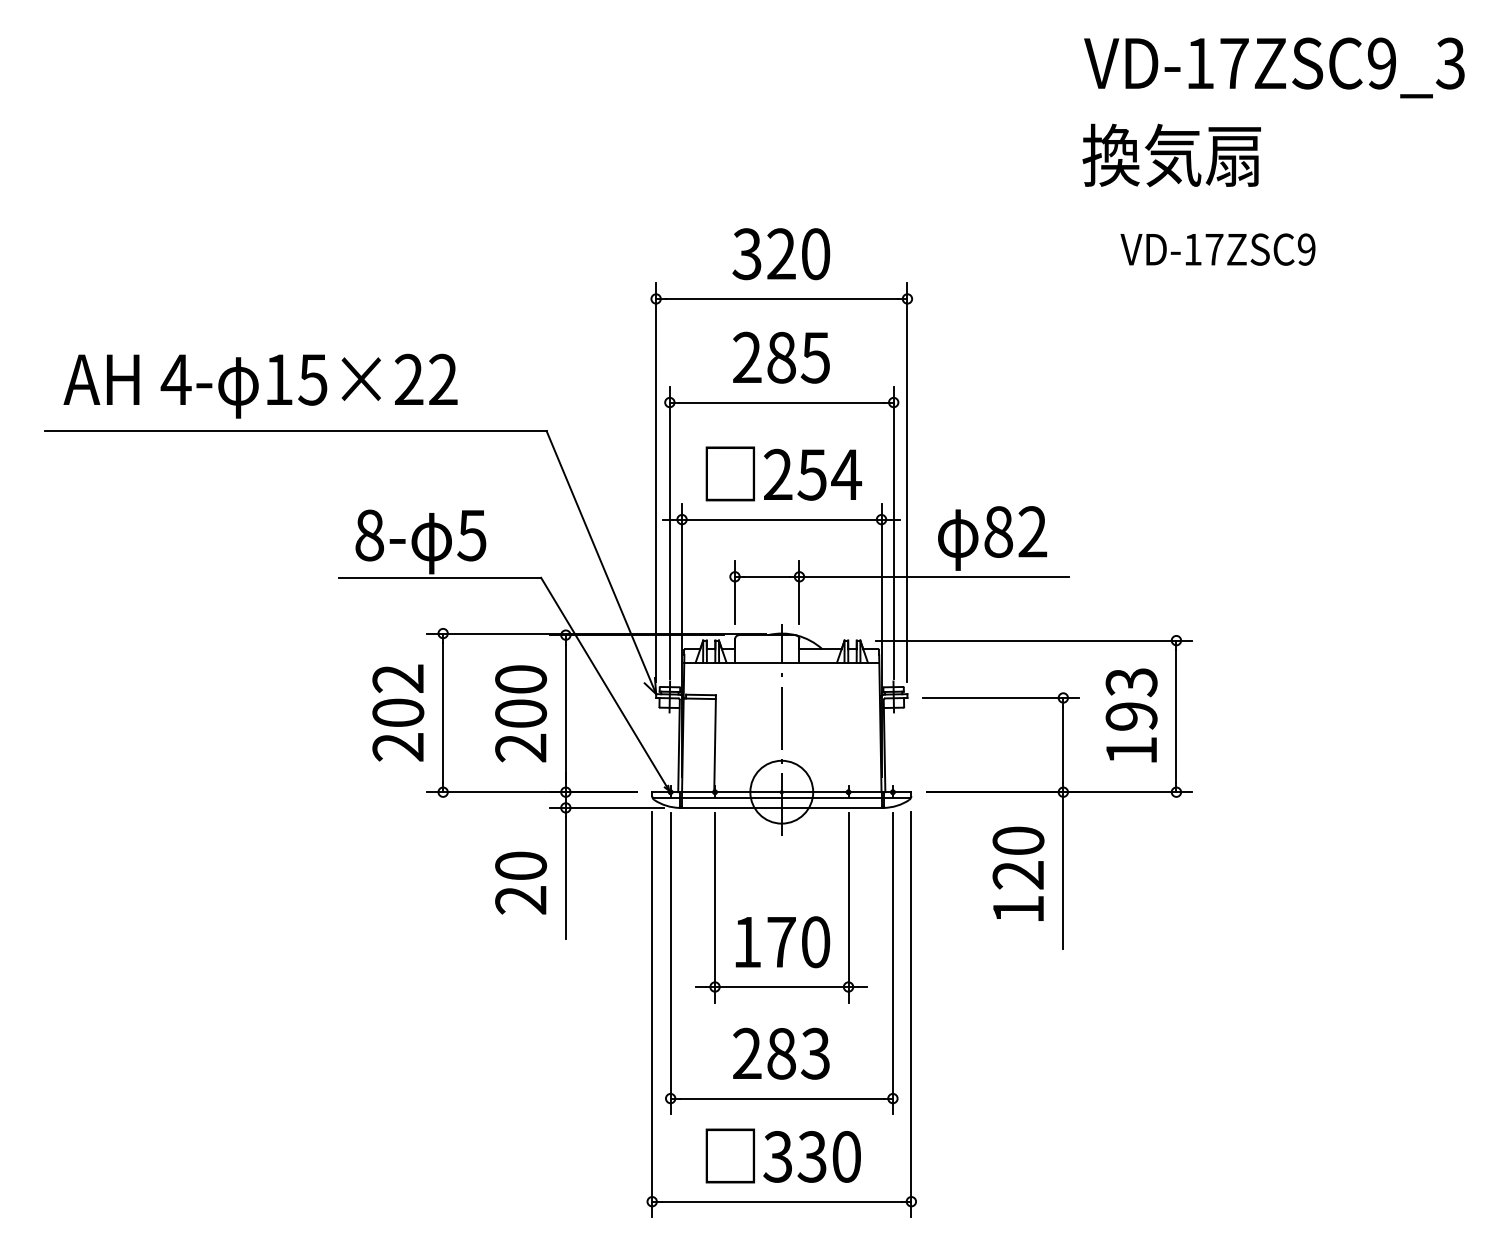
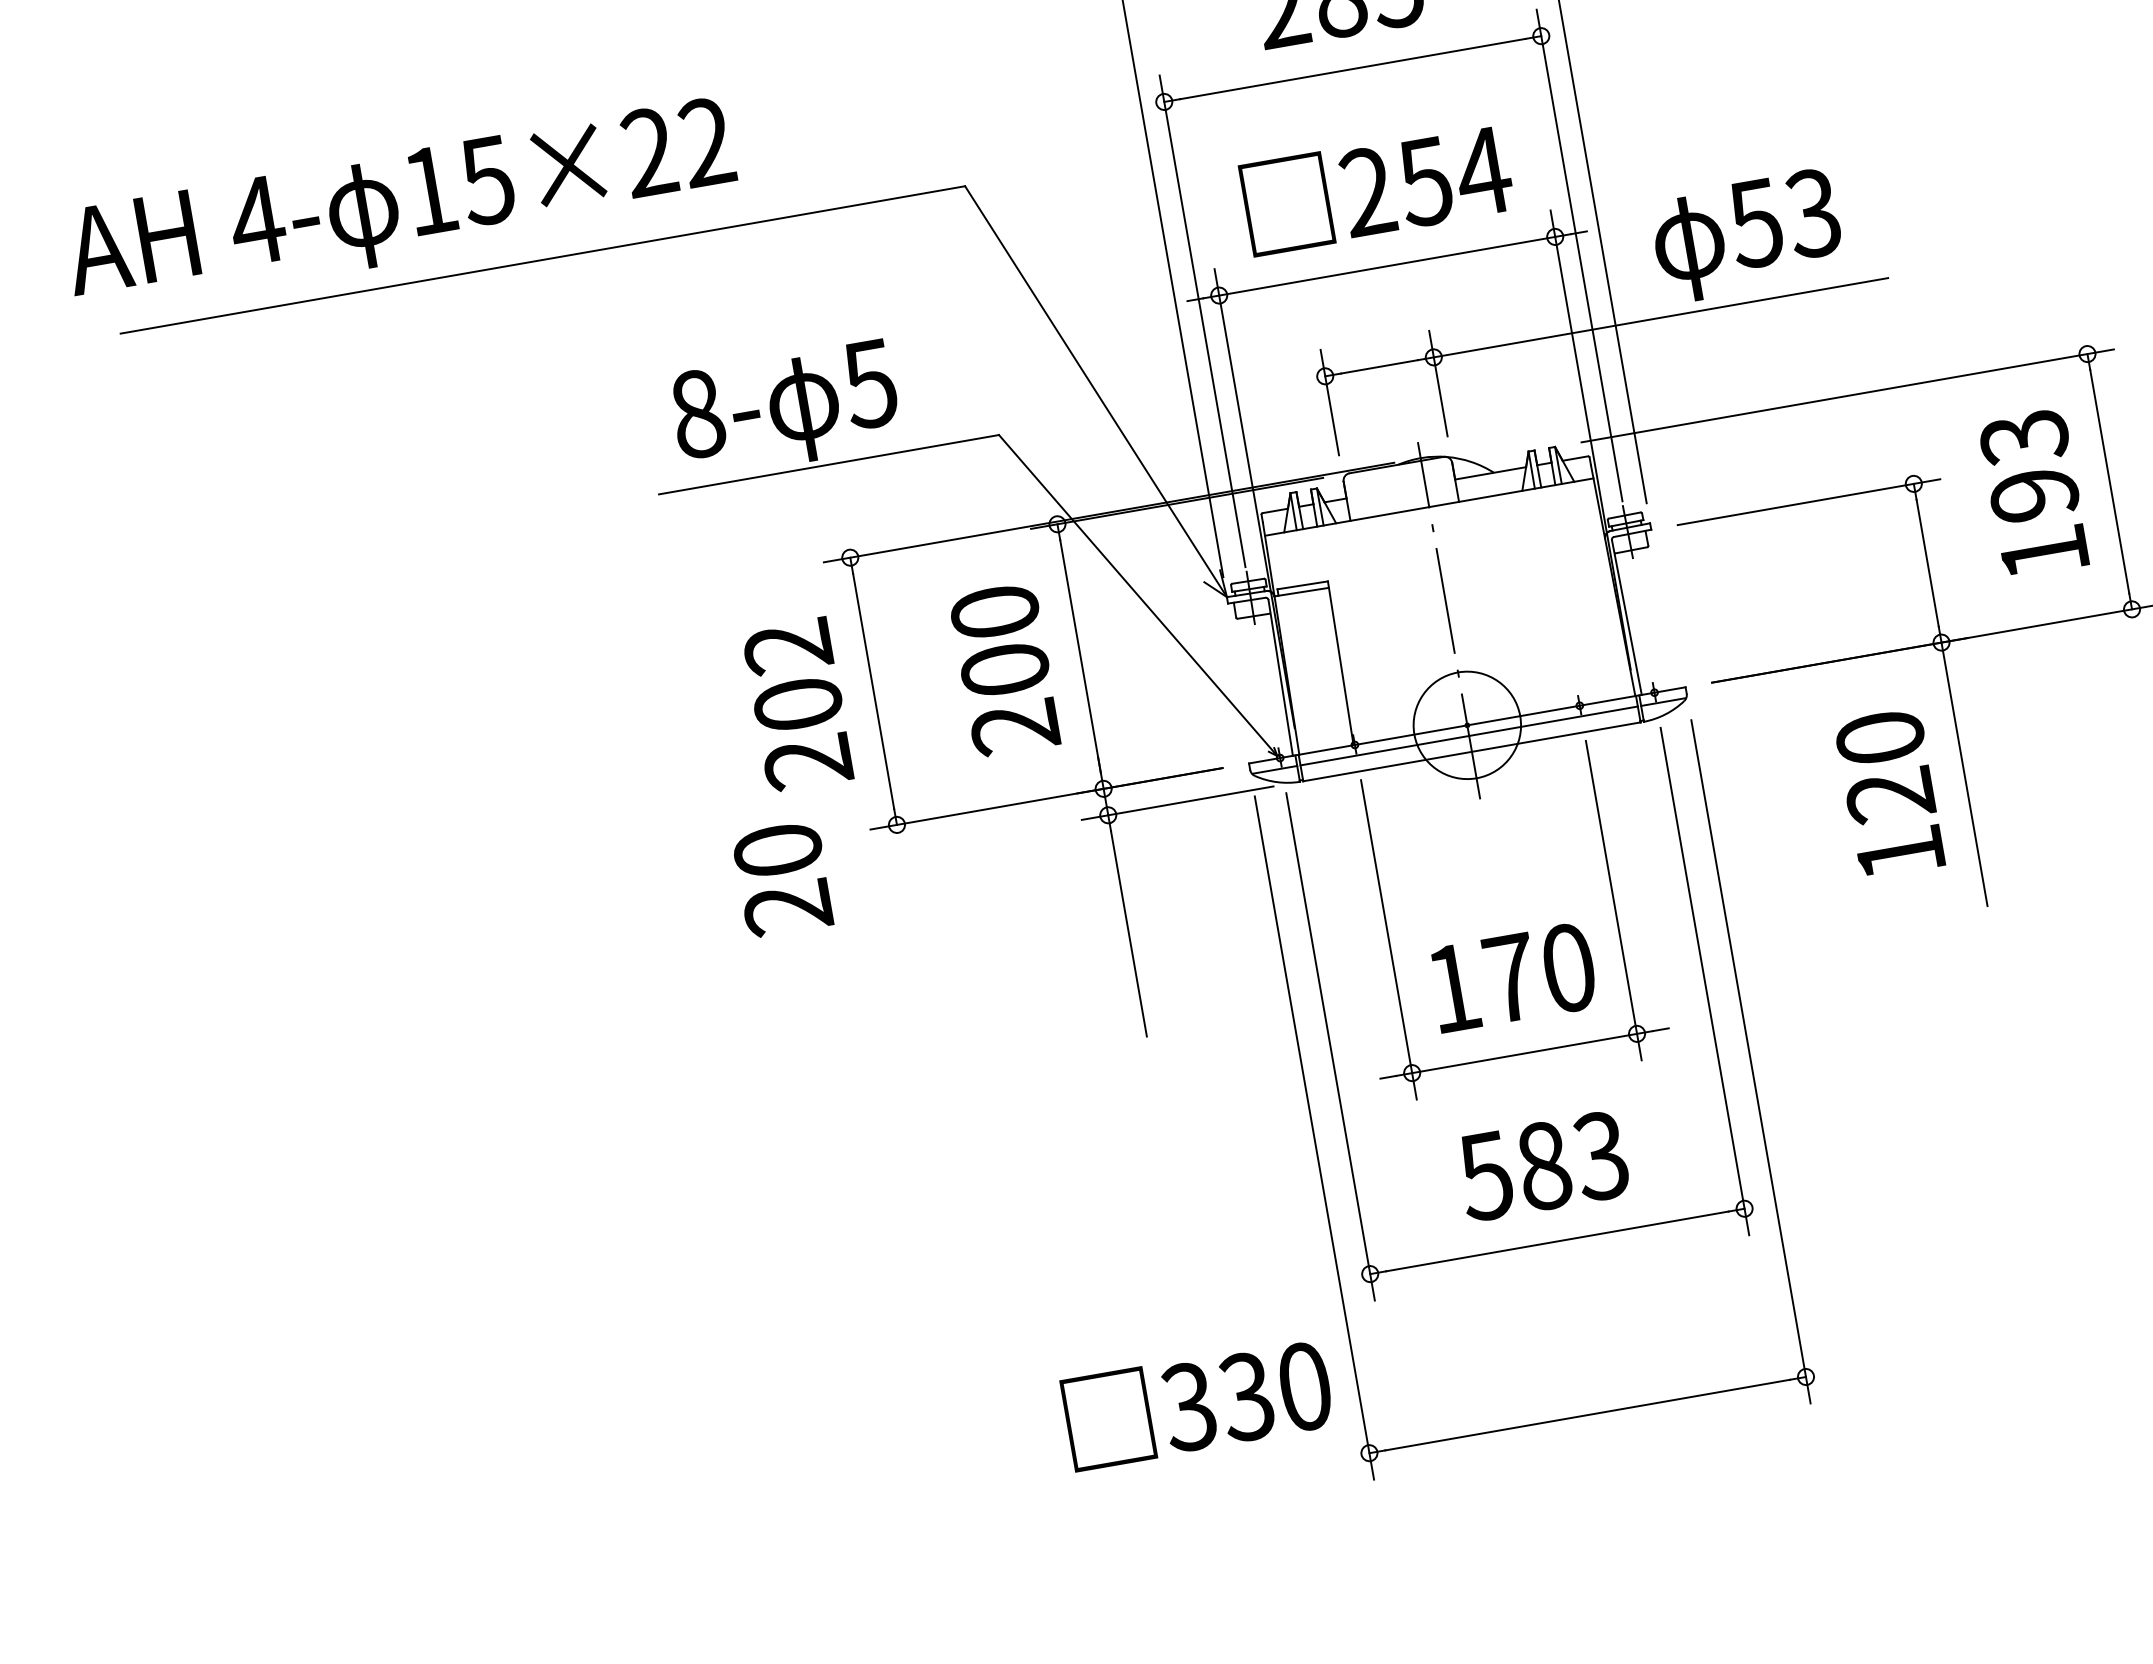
text: (260, 385) -> (400, 205), moved
text: (1015, 531) -> (1784, 217), 82 -> 53
text: (520, 882) -> (781, 878), moved
text: (746, 1053) -> (1484, 1175), 283 -> 583
text: (782, 1155) -> (1196, 1403), moved

